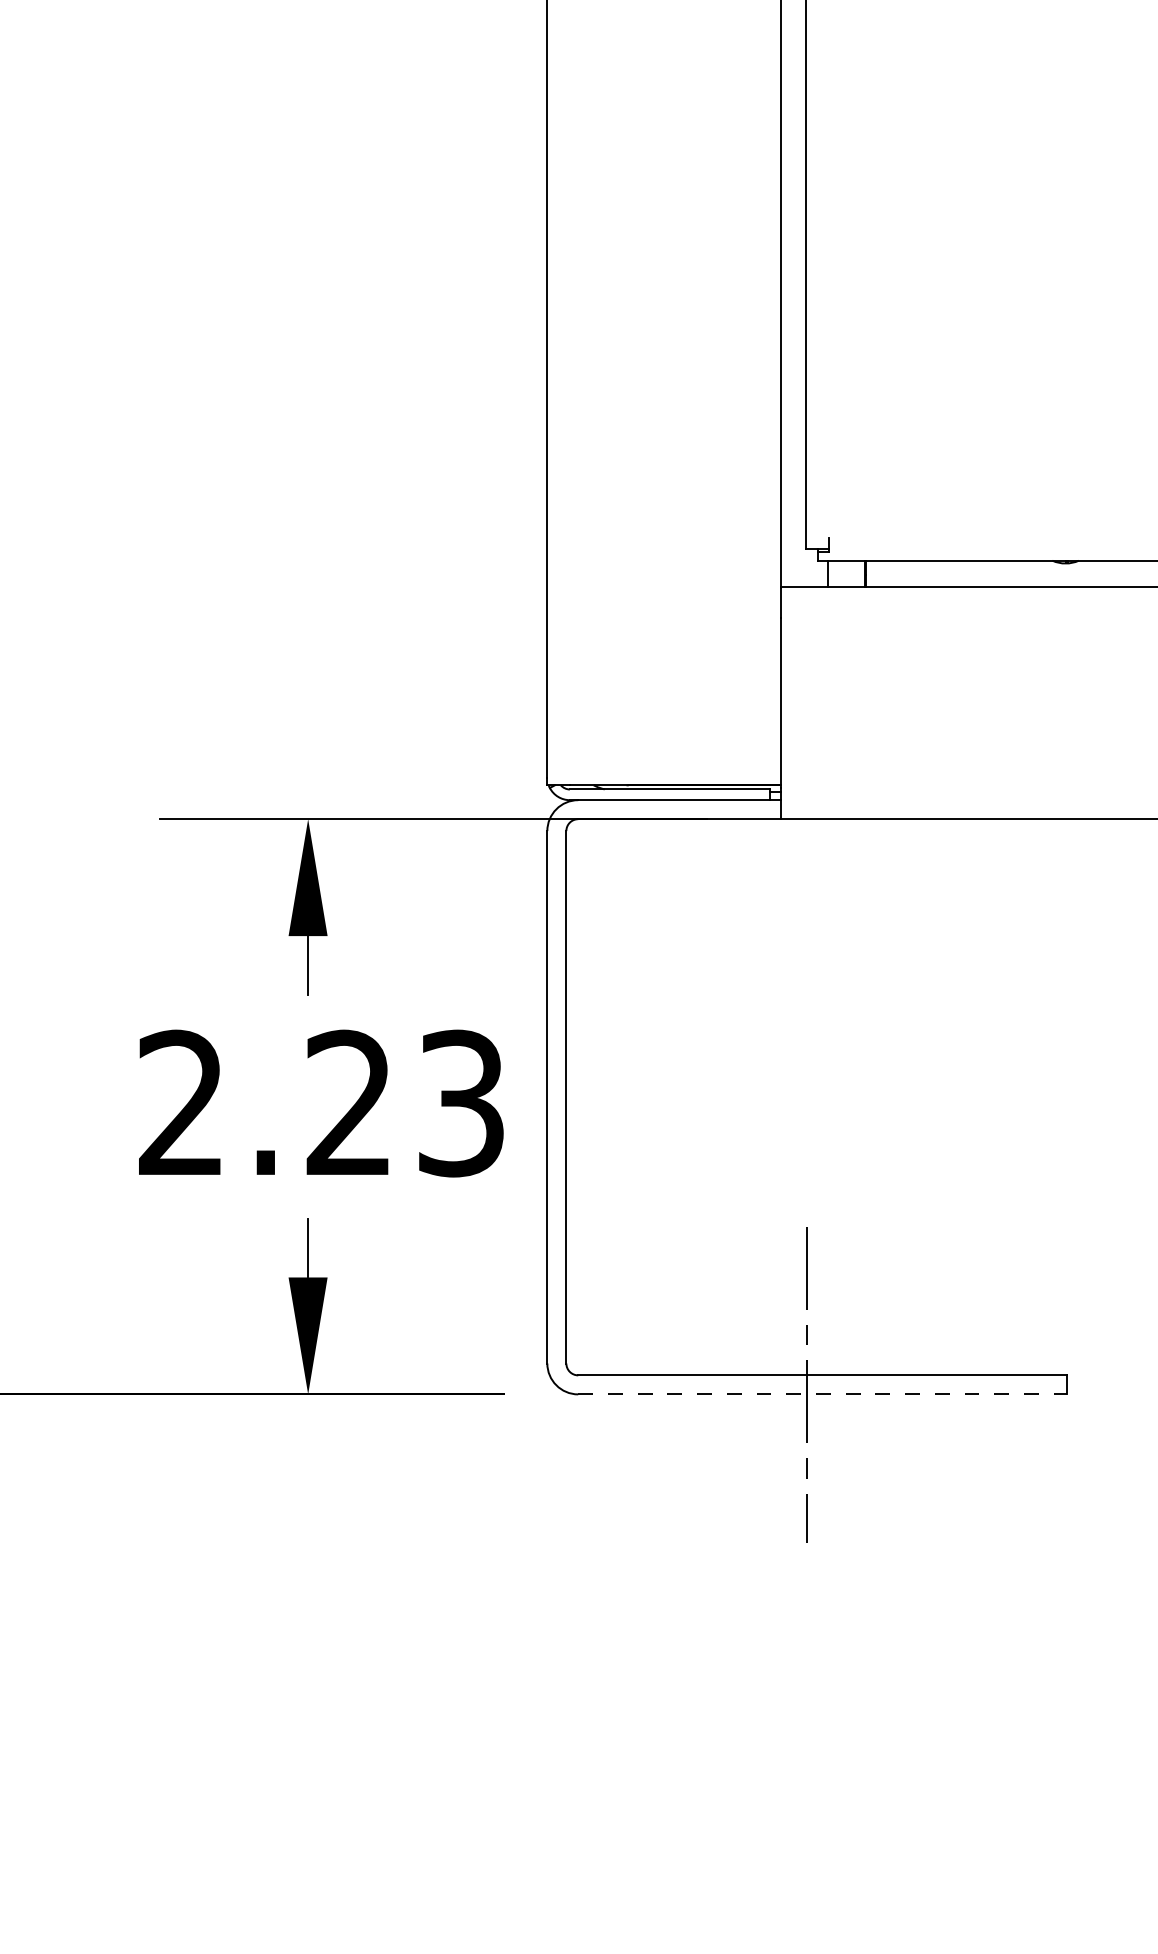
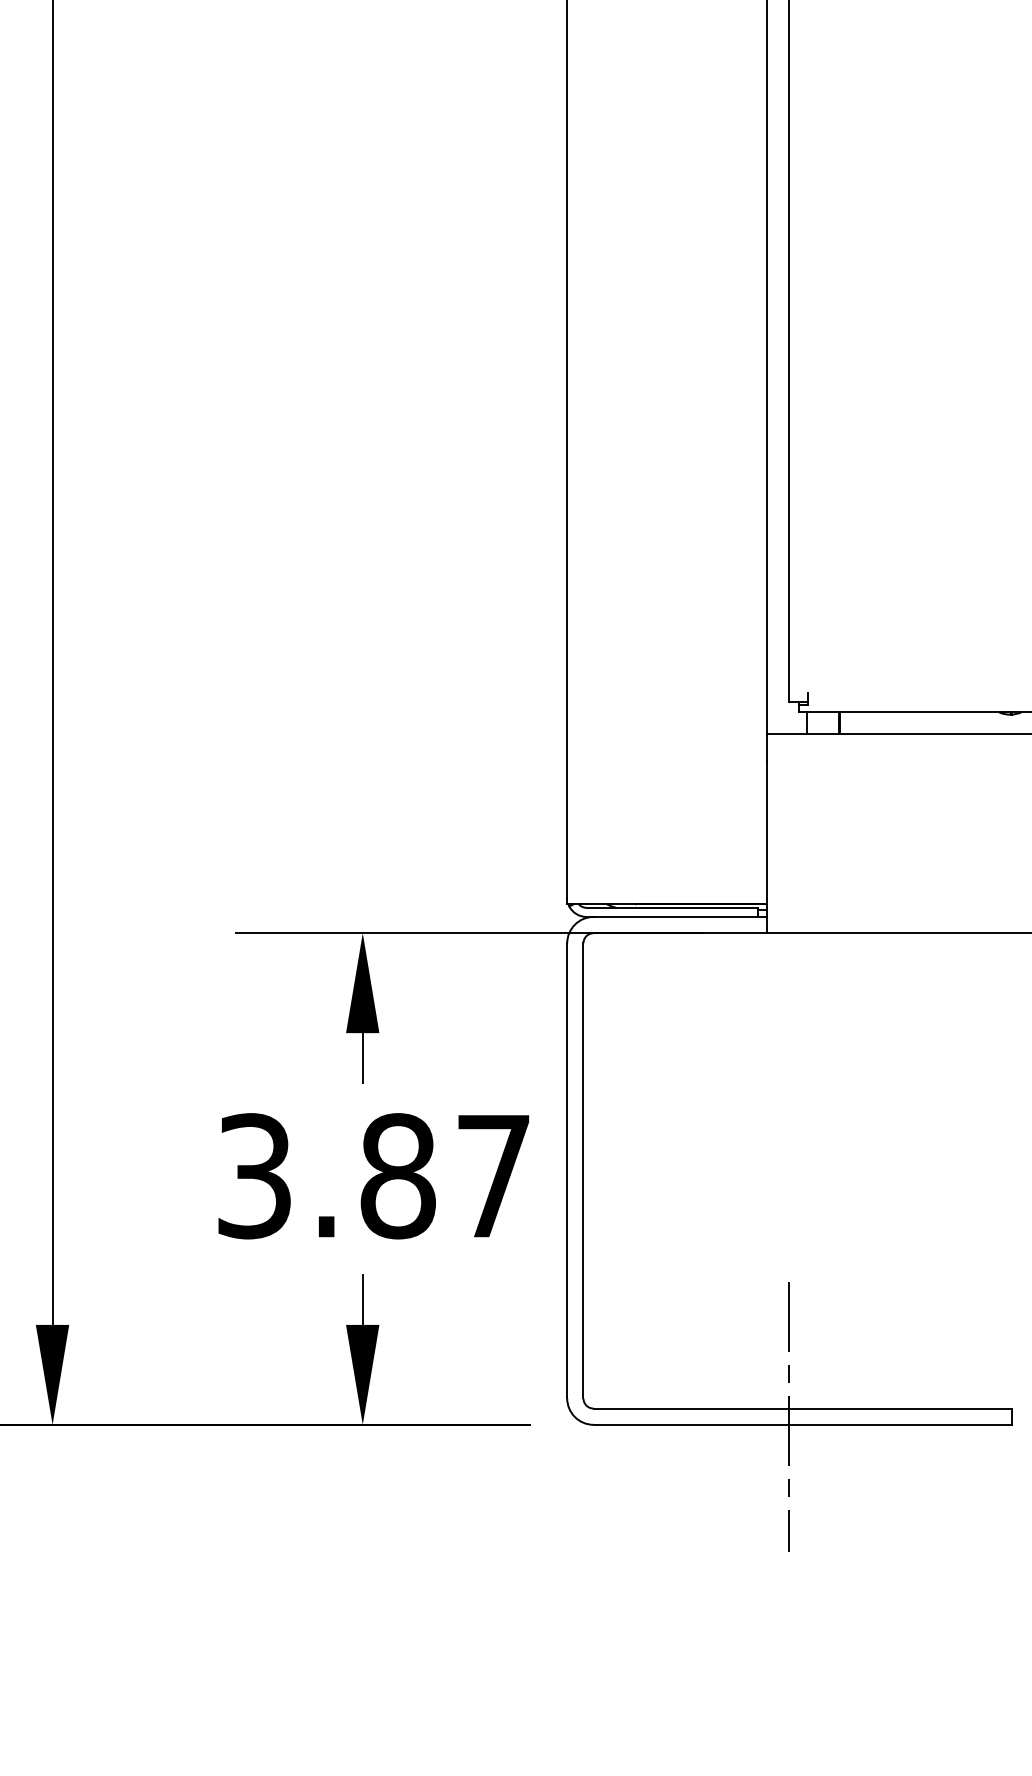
text: (320, 1103) -> (373, 1176), 2.23 -> 3.87
line: (822, 1394) -> (802, 1424), dashed -> solid

